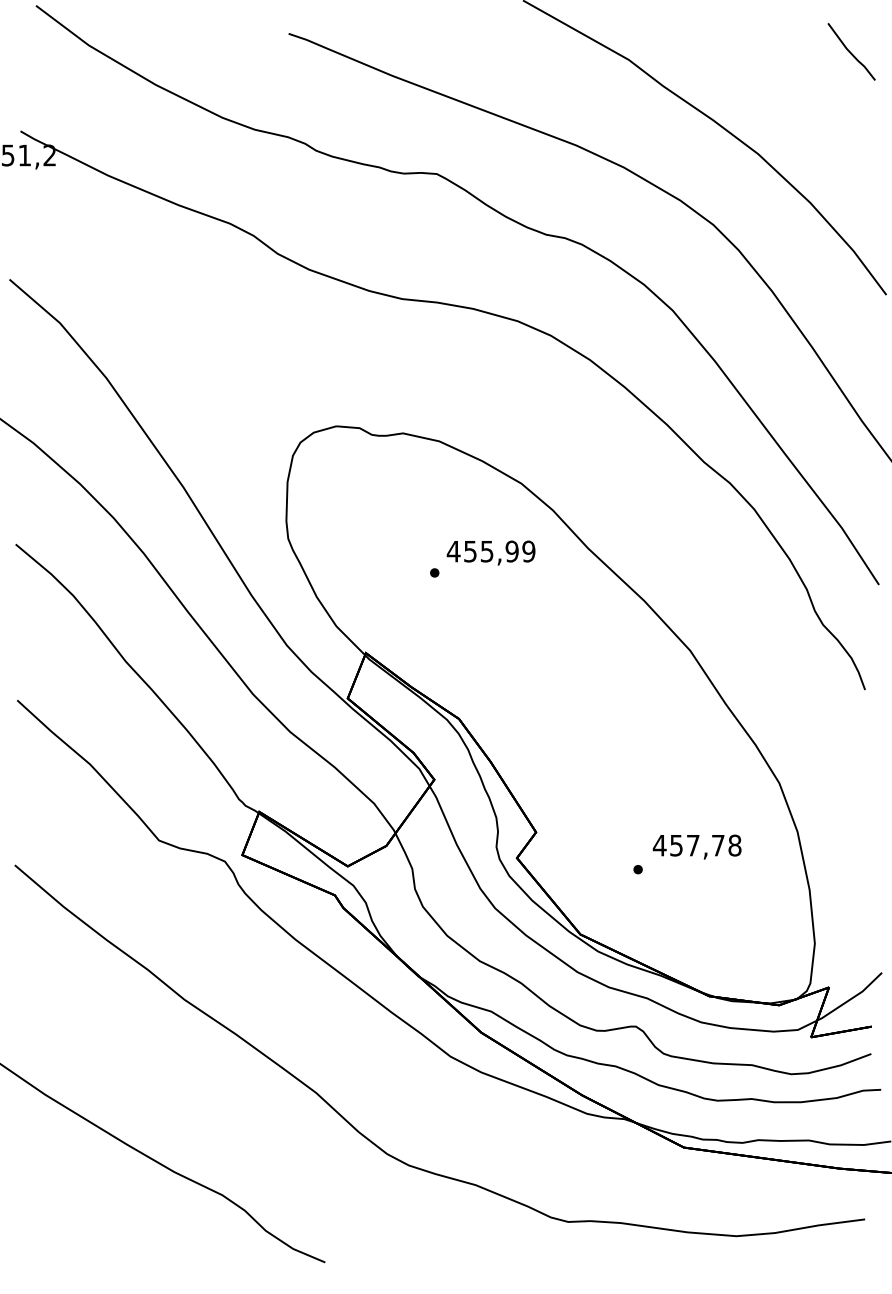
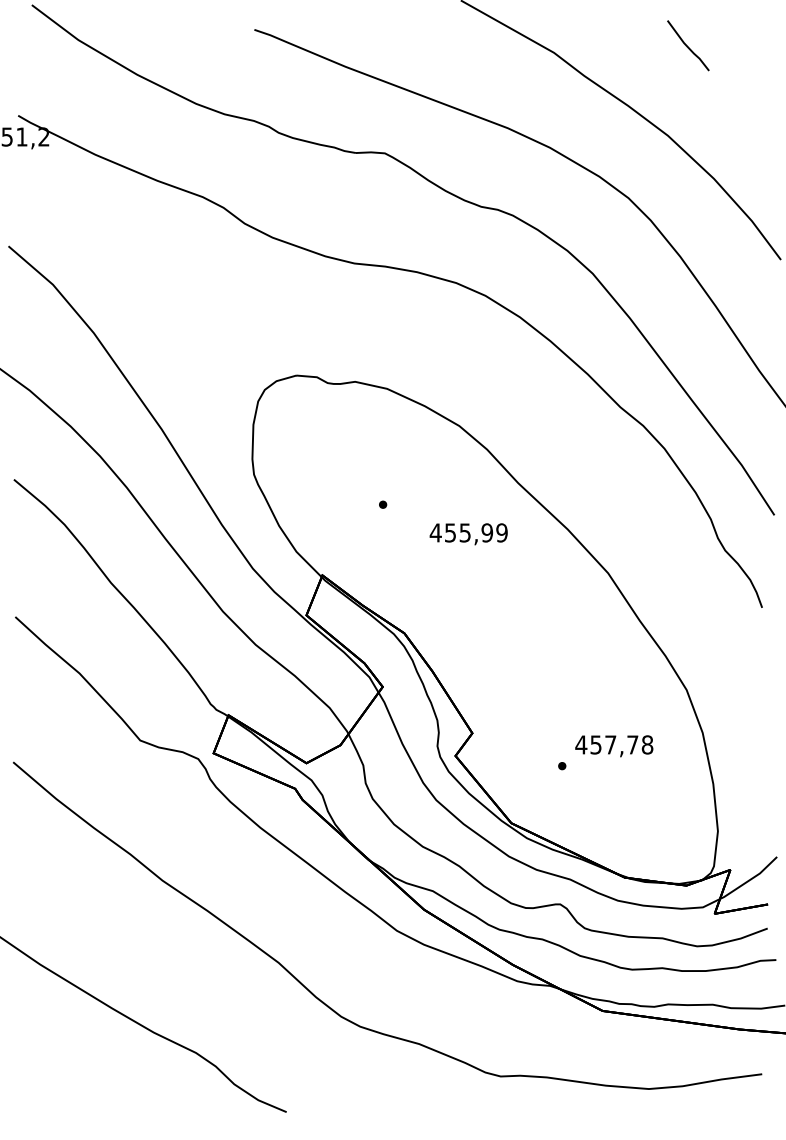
line: (850, 51) -> (687, 45), moved
text: (490, 553) -> (468, 534), moved

